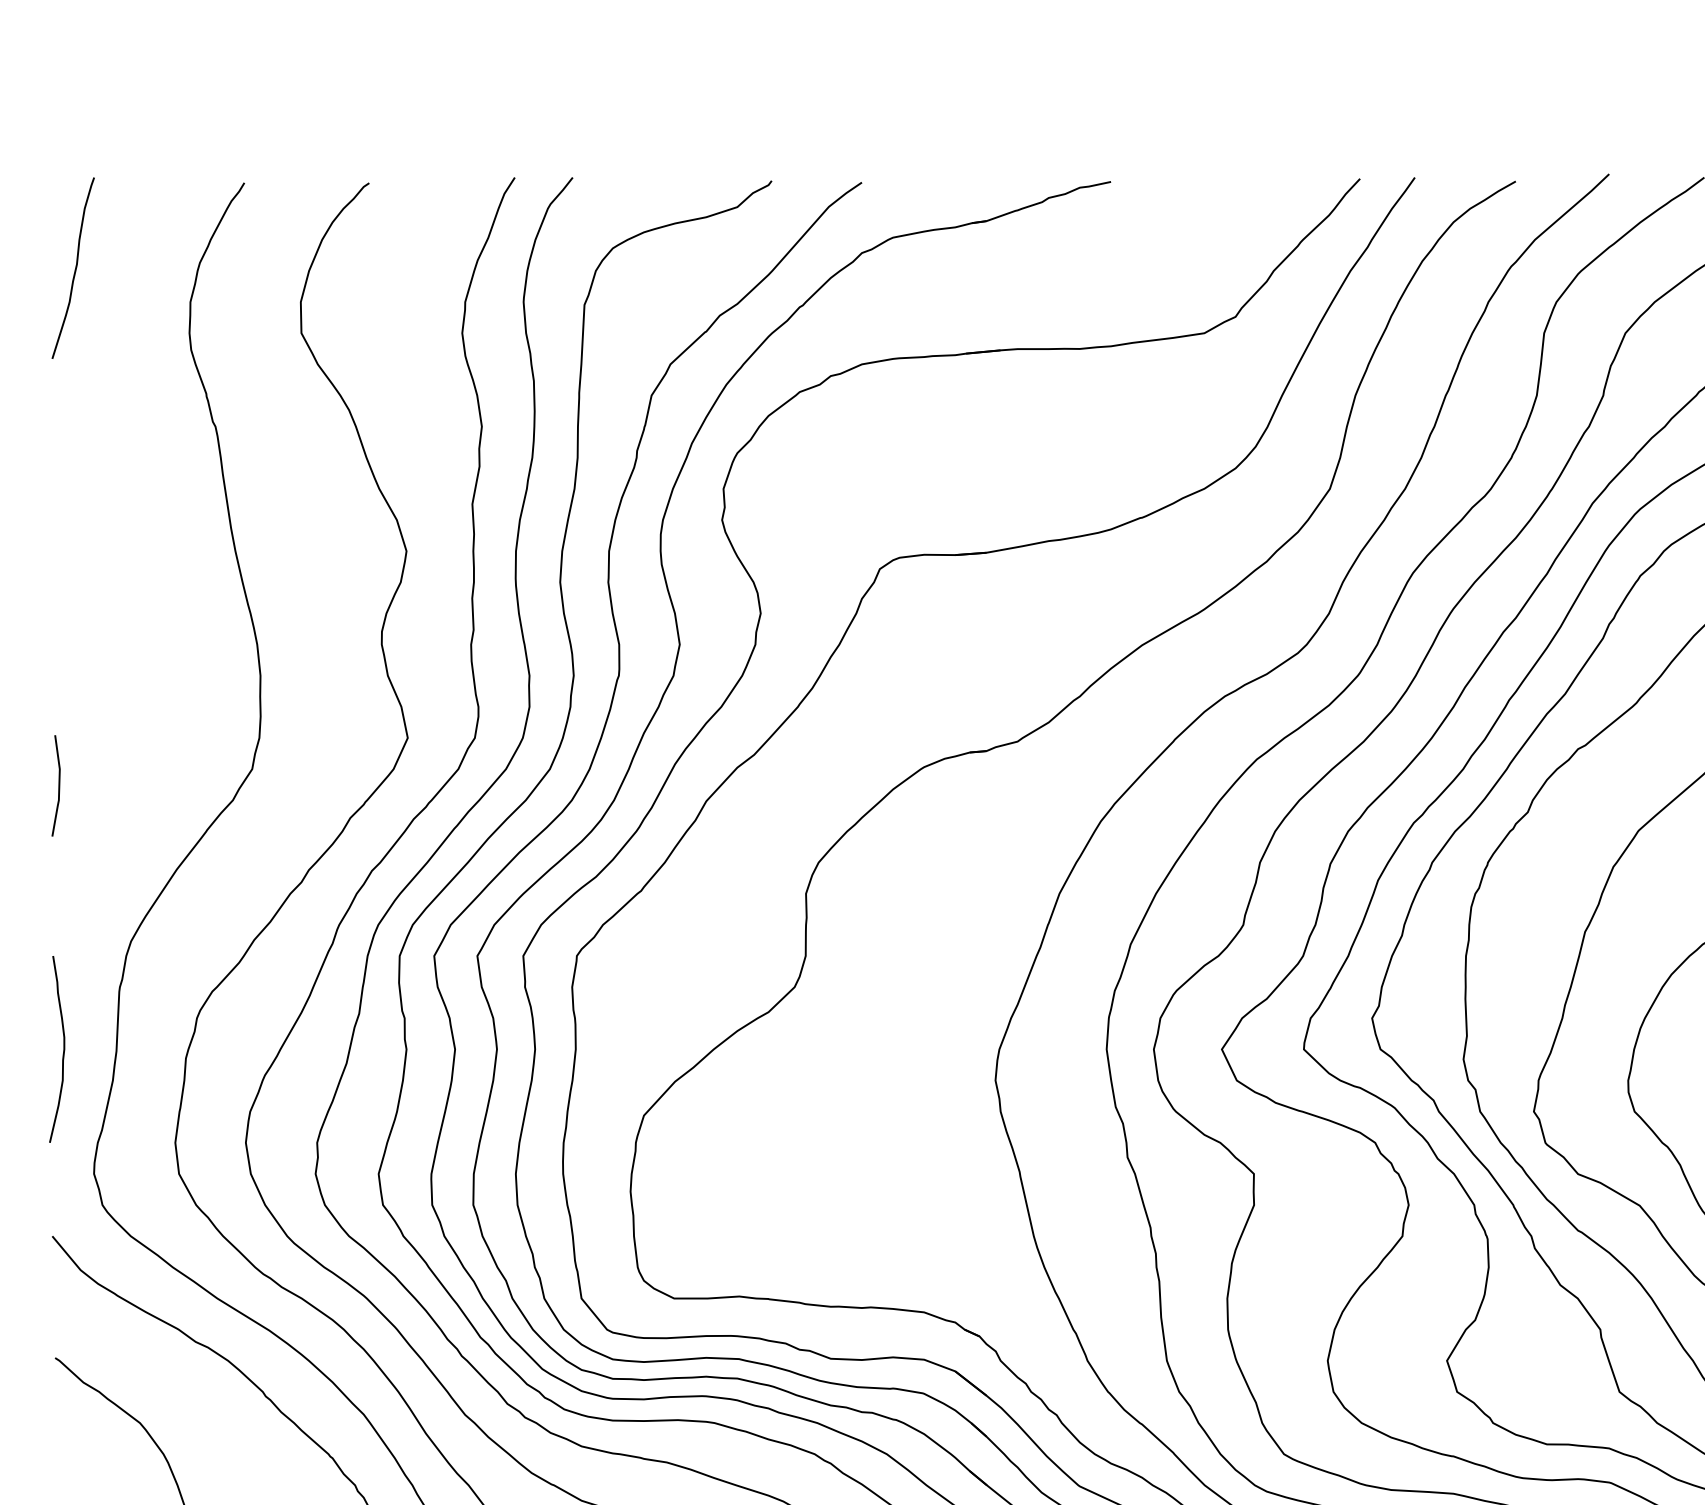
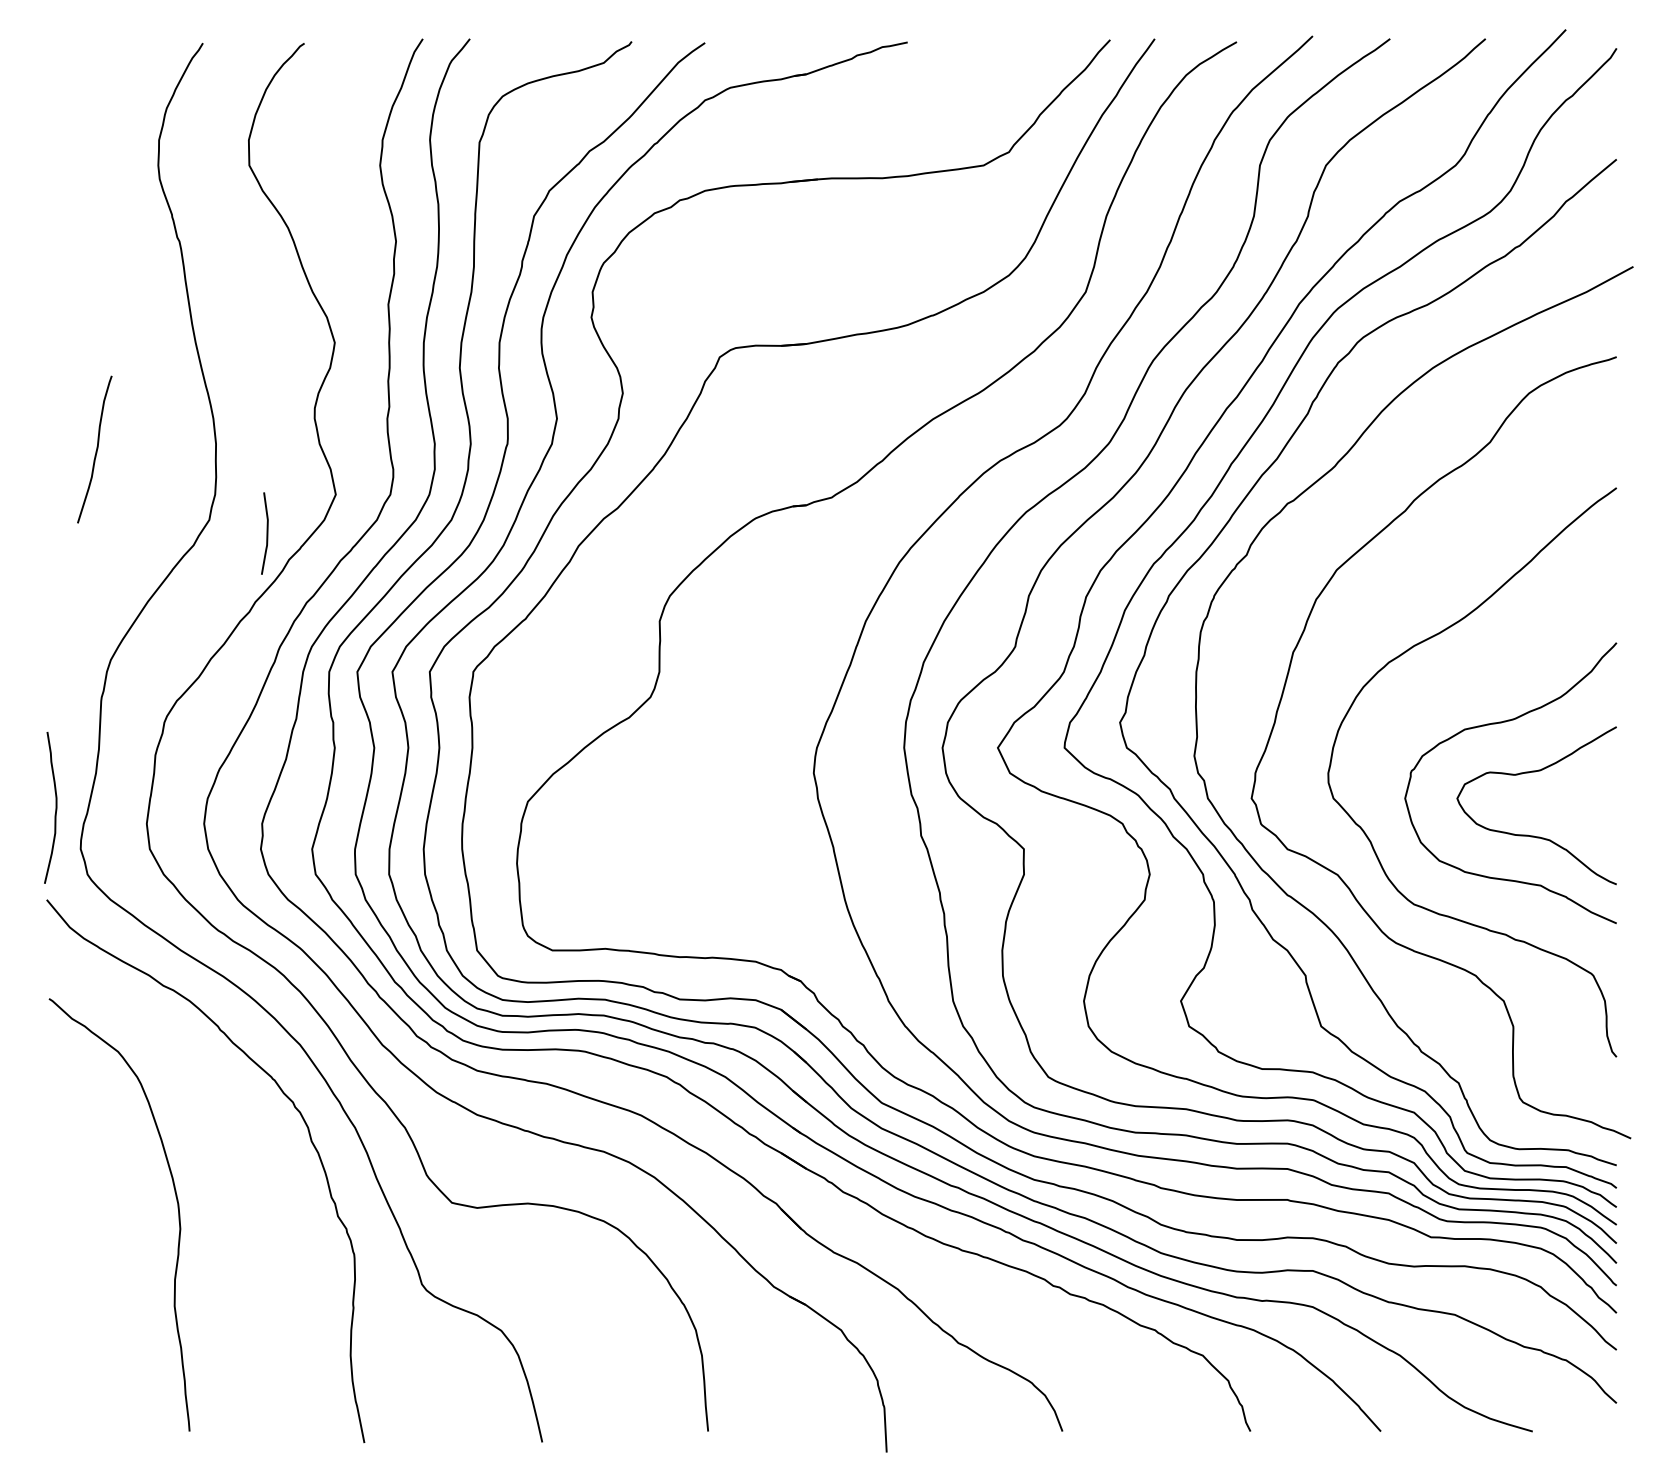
curve: (75, 268) -> (96, 449), moved
line: (58, 785) -> (266, 533), moved
curve: (63, 1048) -> (55, 807), moved

